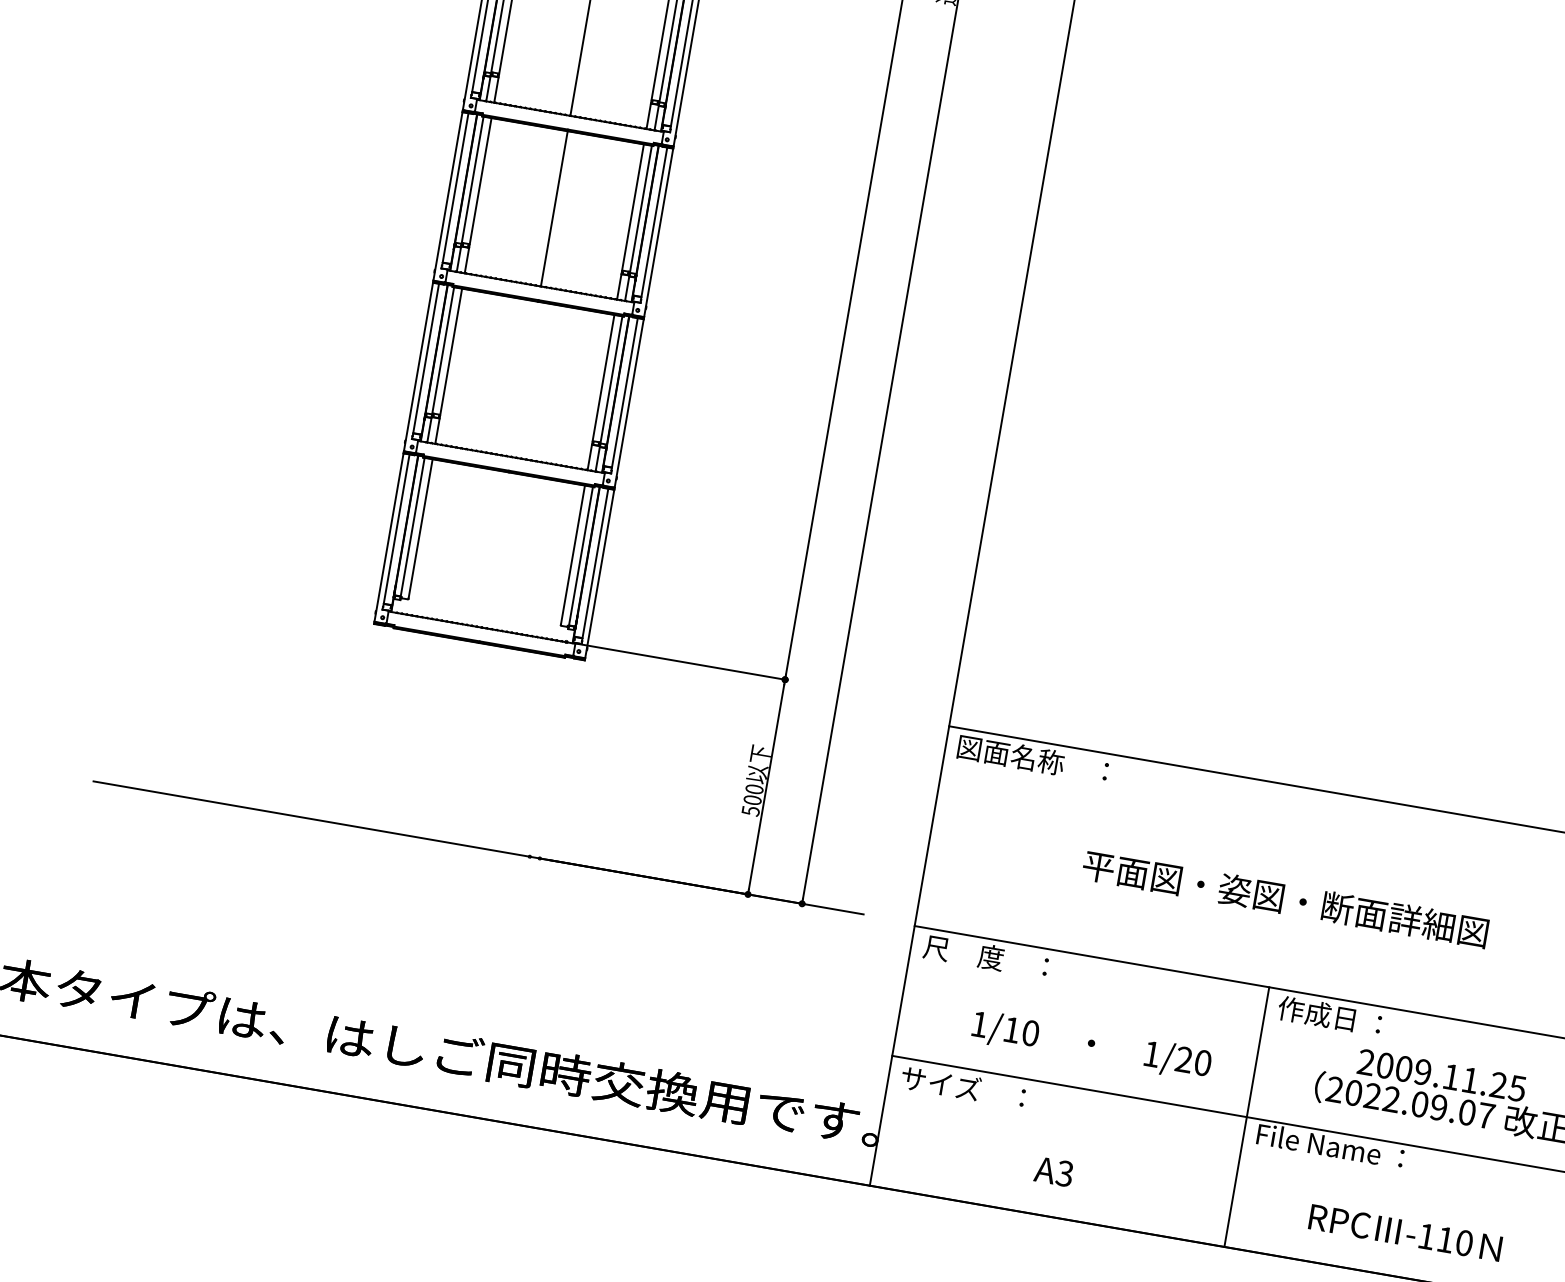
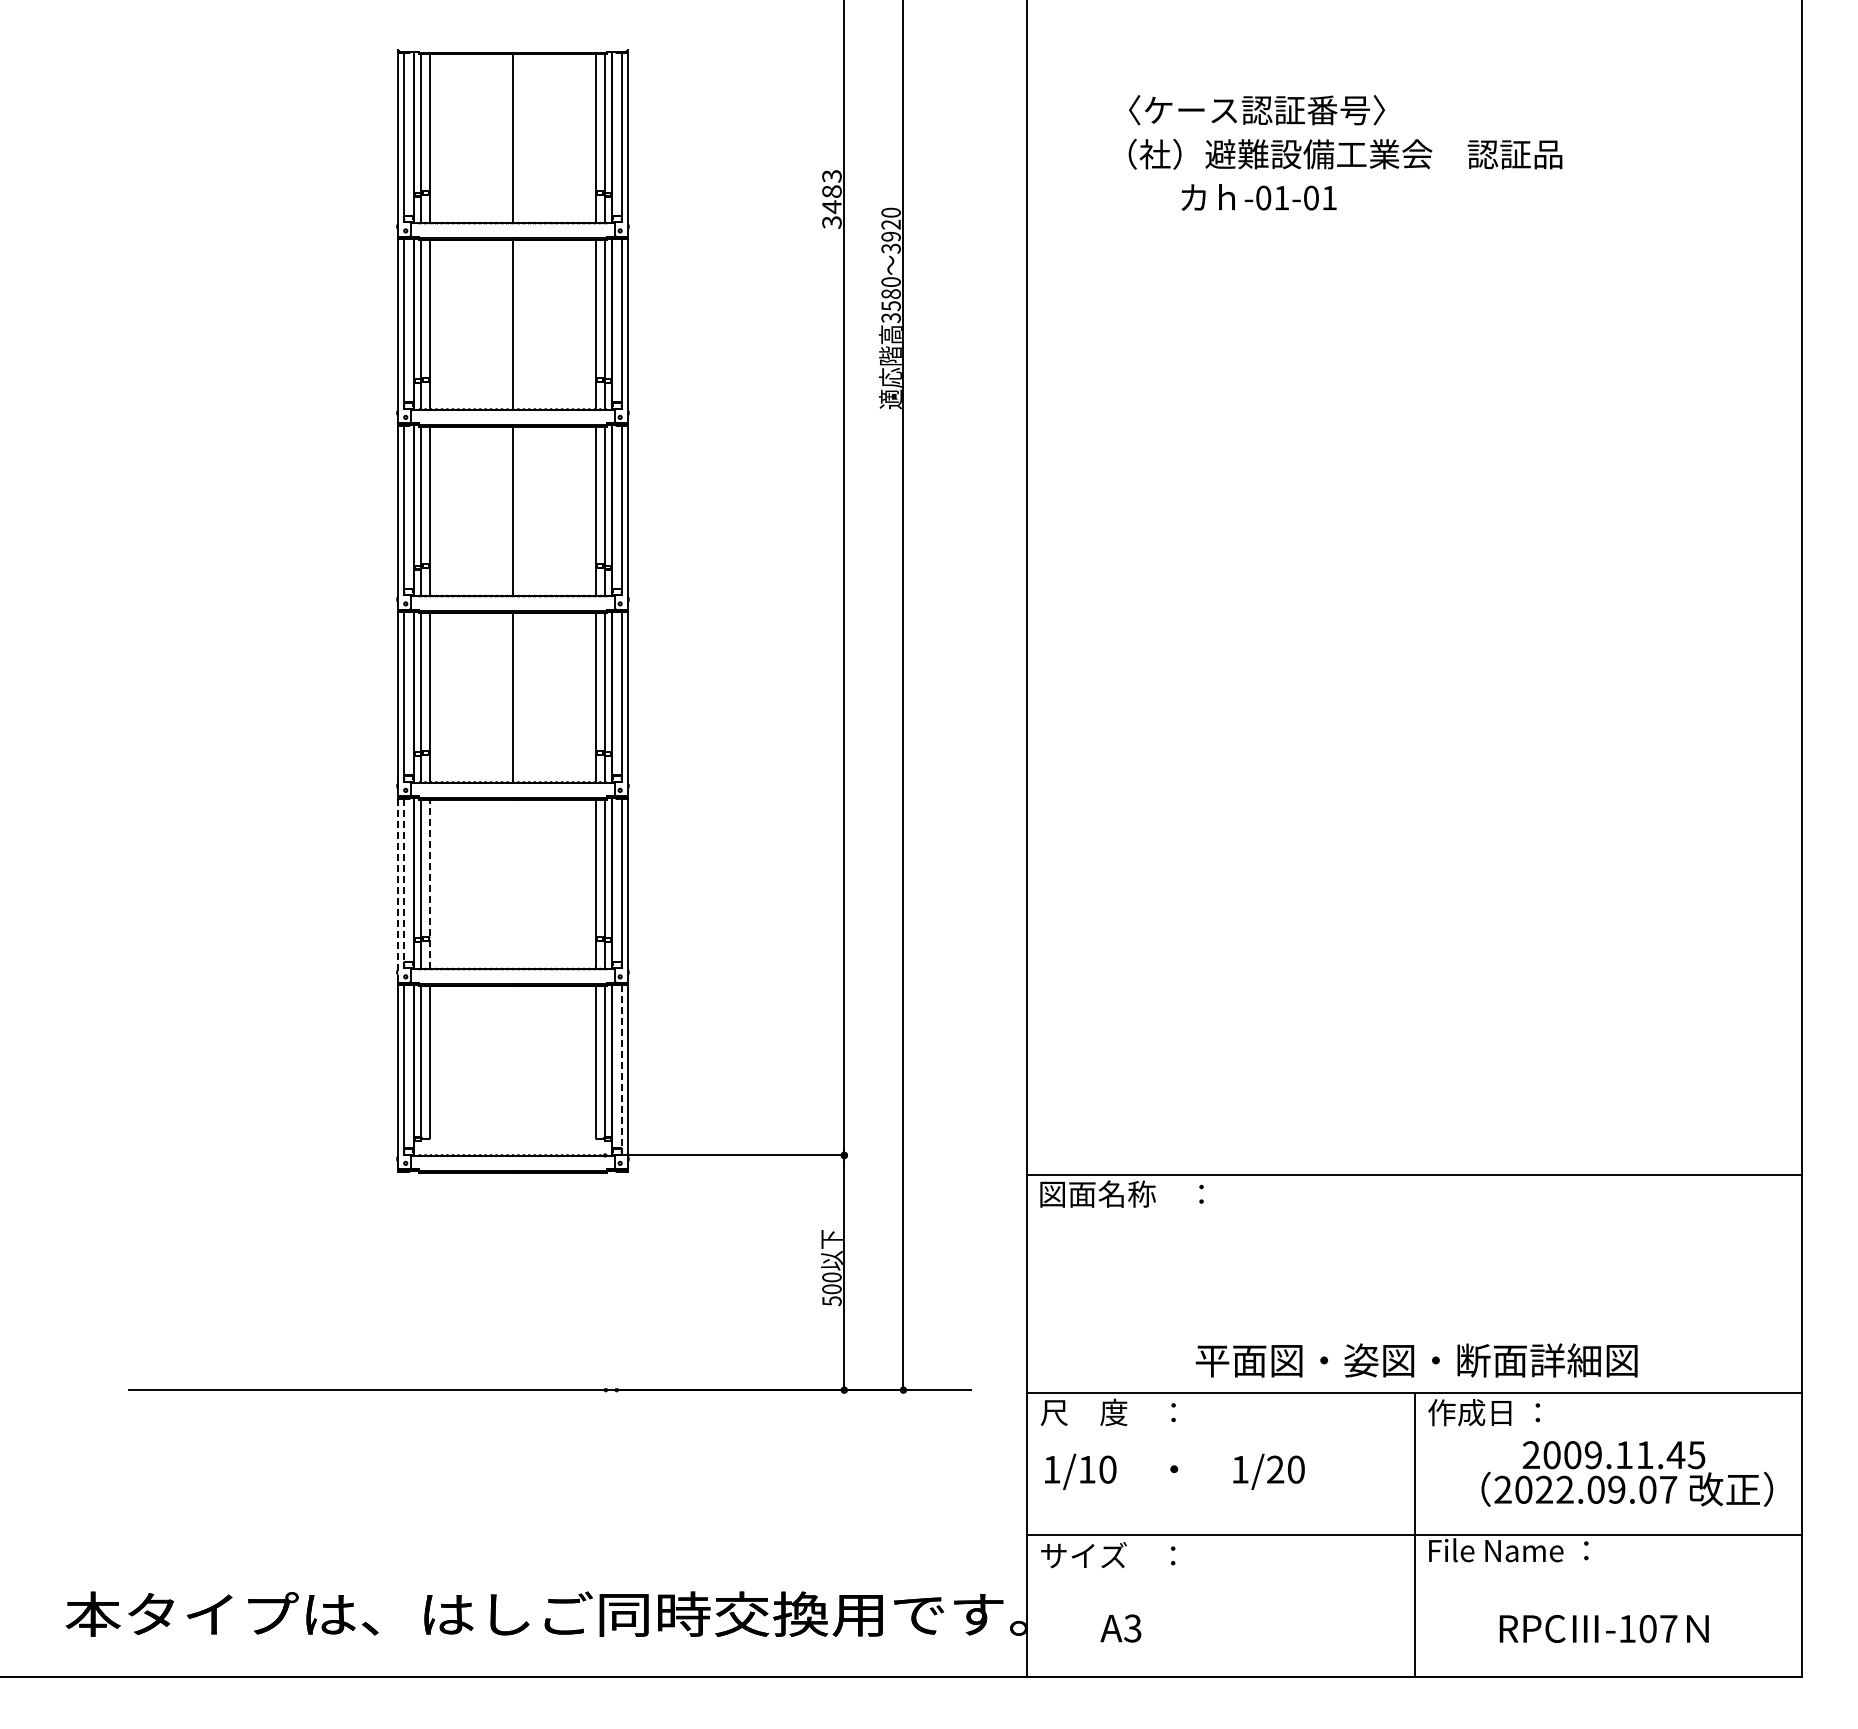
line: (426, 358) -> (404, 880), solid -> dashed
line: (448, 366) -> (429, 884), solid -> dashed
line: (418, 367) -> (397, 891), solid -> dashed
line: (595, 563) -> (621, 1066), solid -> dashed
text: (1285, 899) -> (1416, 1360), moved
text: (1091, 1045) -> (1174, 1471), moved
text: (1498, 1084) -> (1675, 1454), 2009.11.25 -> 2009.11.45
text: (1053, 1171) -> (1120, 1628), moved
text: (1455, 1241) -> (1658, 1628), -110 -> -107

